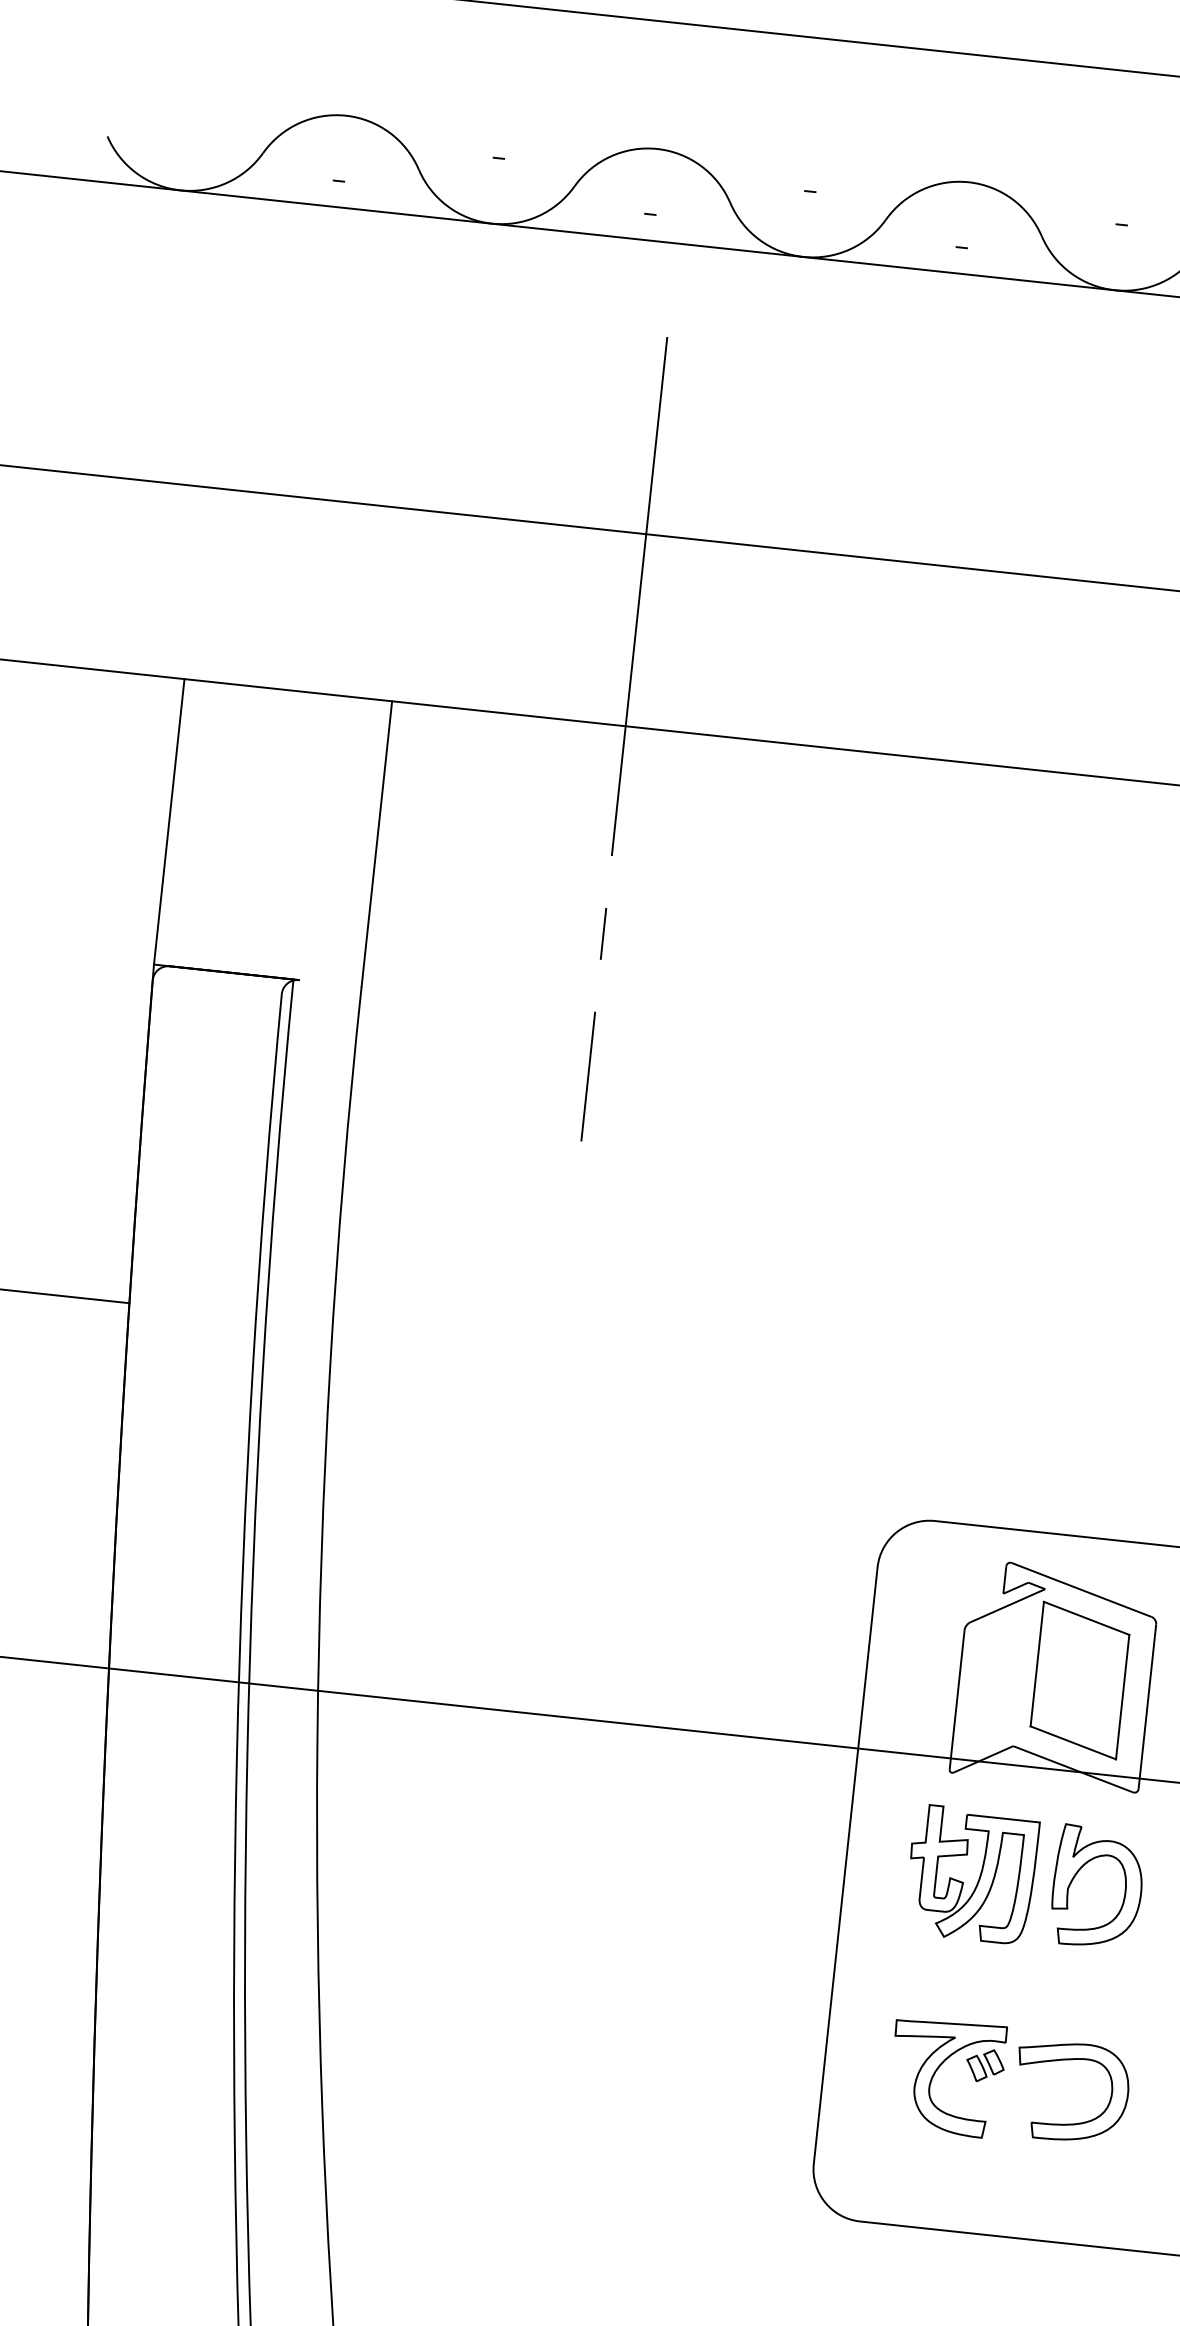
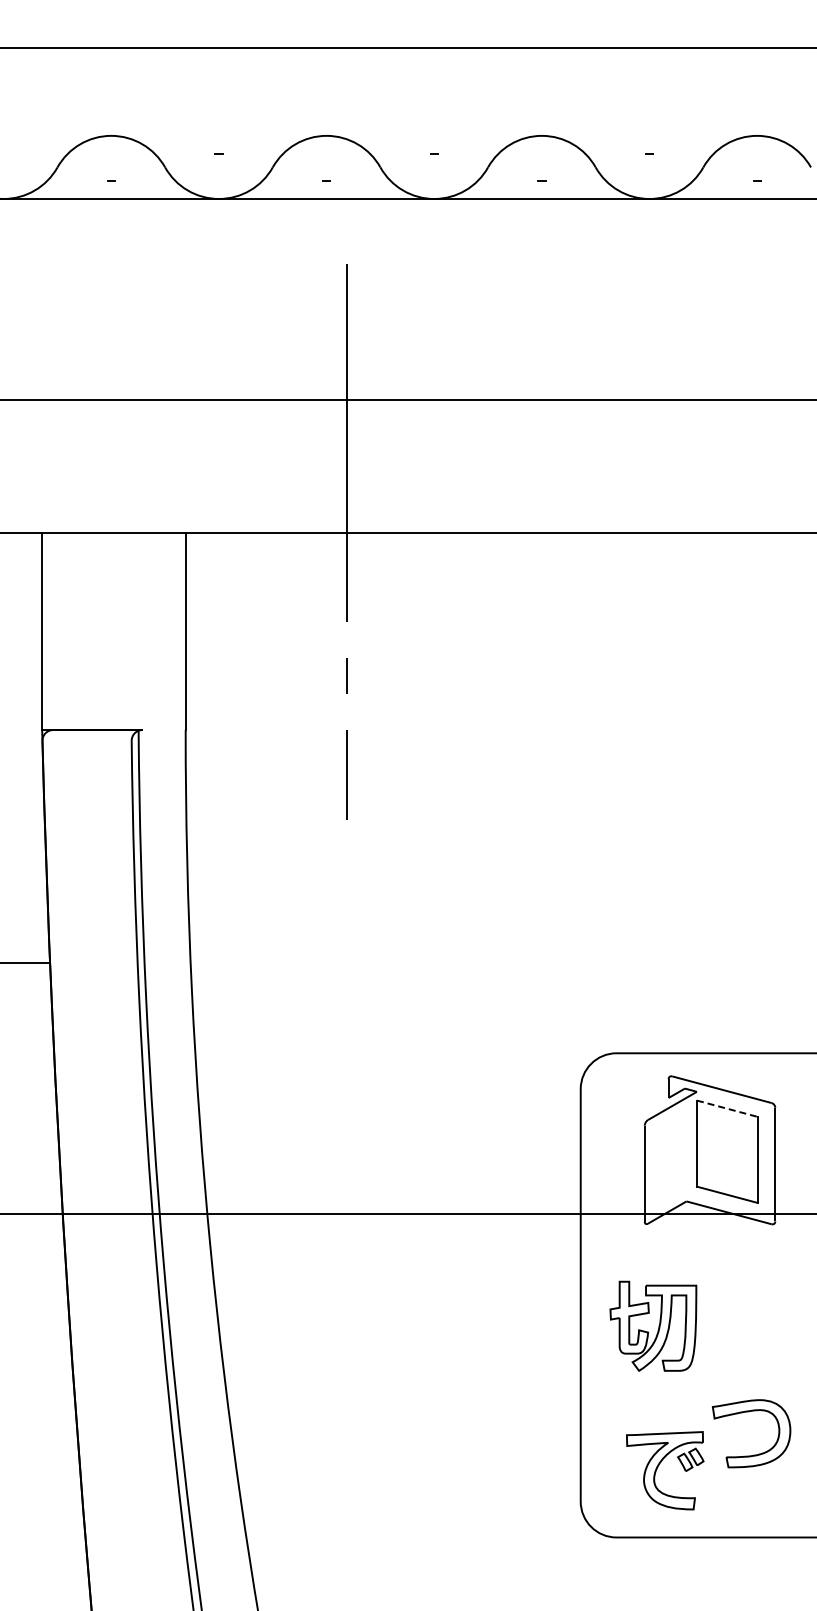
line: (1086, 1618) -> (727, 1108), solid -> dashed
part: (971, 1873) -> (653, 1325), moved
part: (1078, 1873) -> (740, 1283), removed
part: (937, 2071) -> (658, 1467), moved

